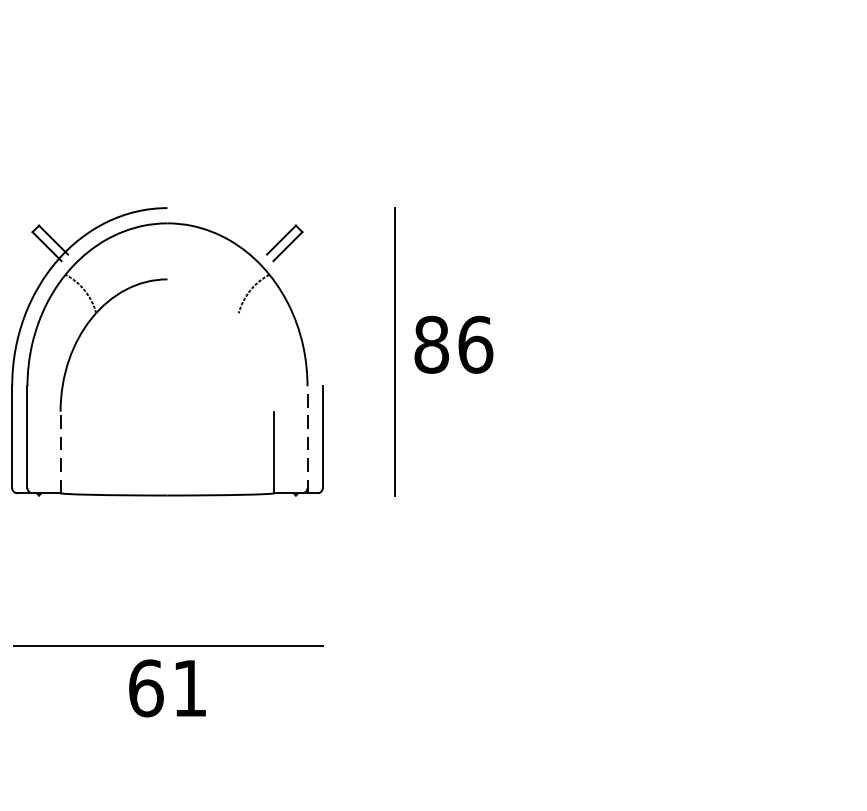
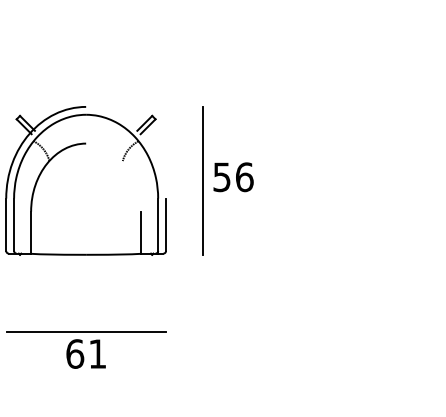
text: (430, 345) -> (221, 177), 86 -> 56
line: (308, 440) -> (158, 226), dashed -> solid
line: (61, 452) -> (31, 232), dashed -> solid

